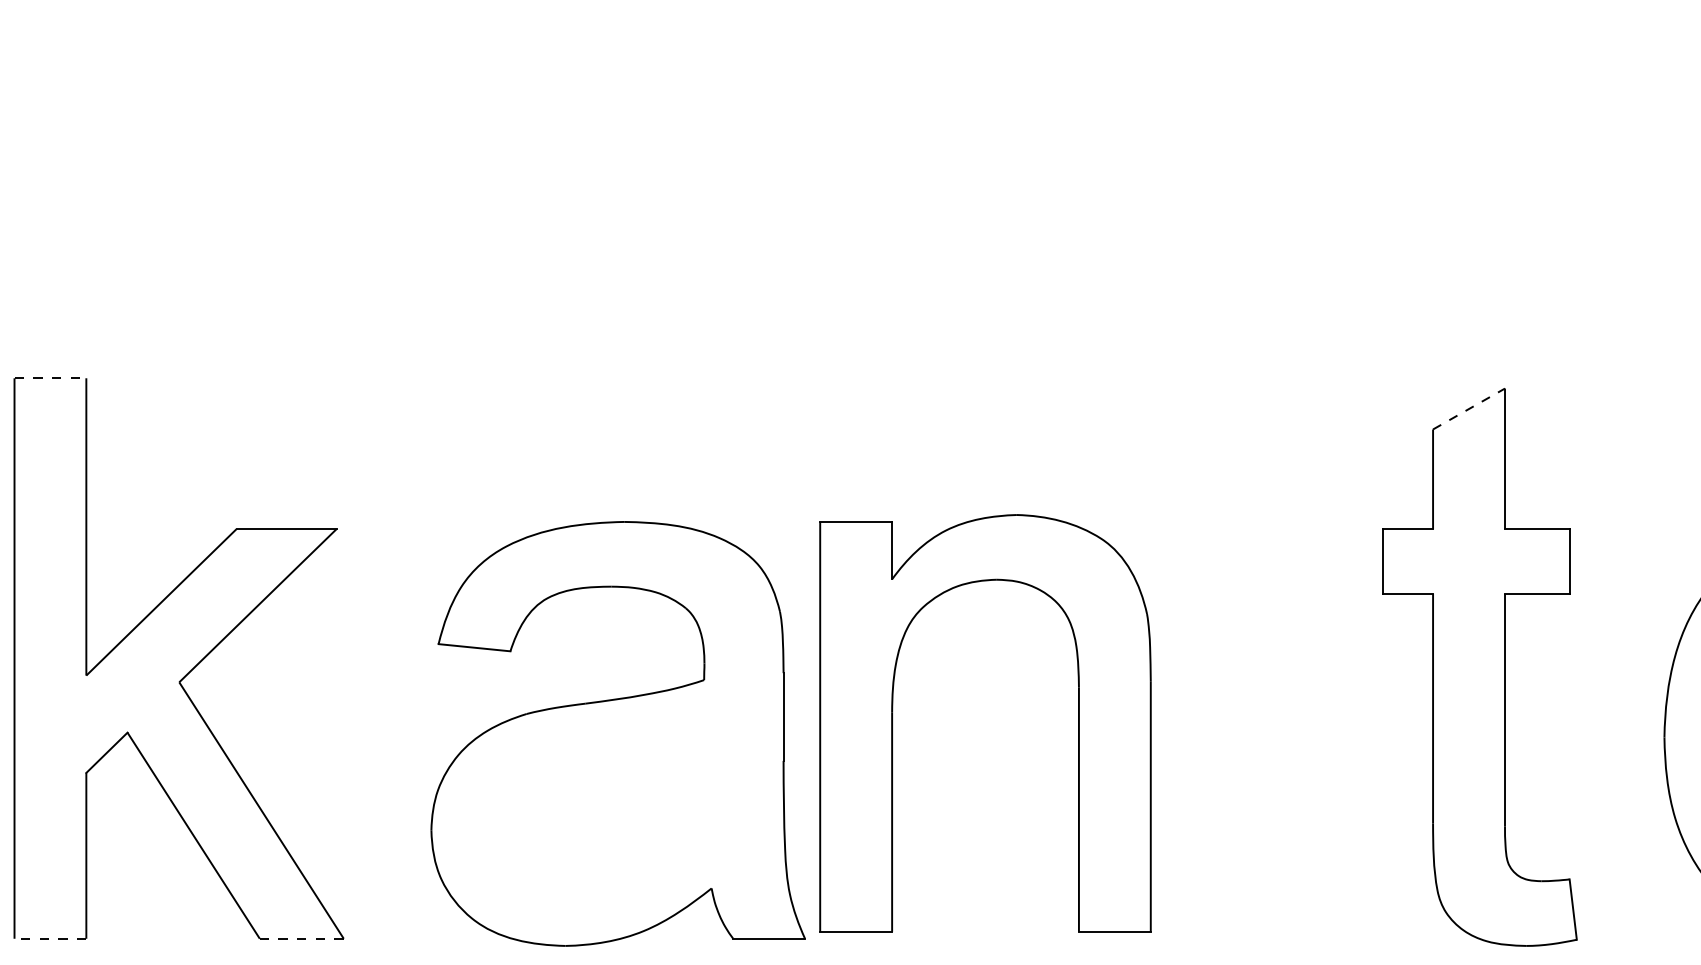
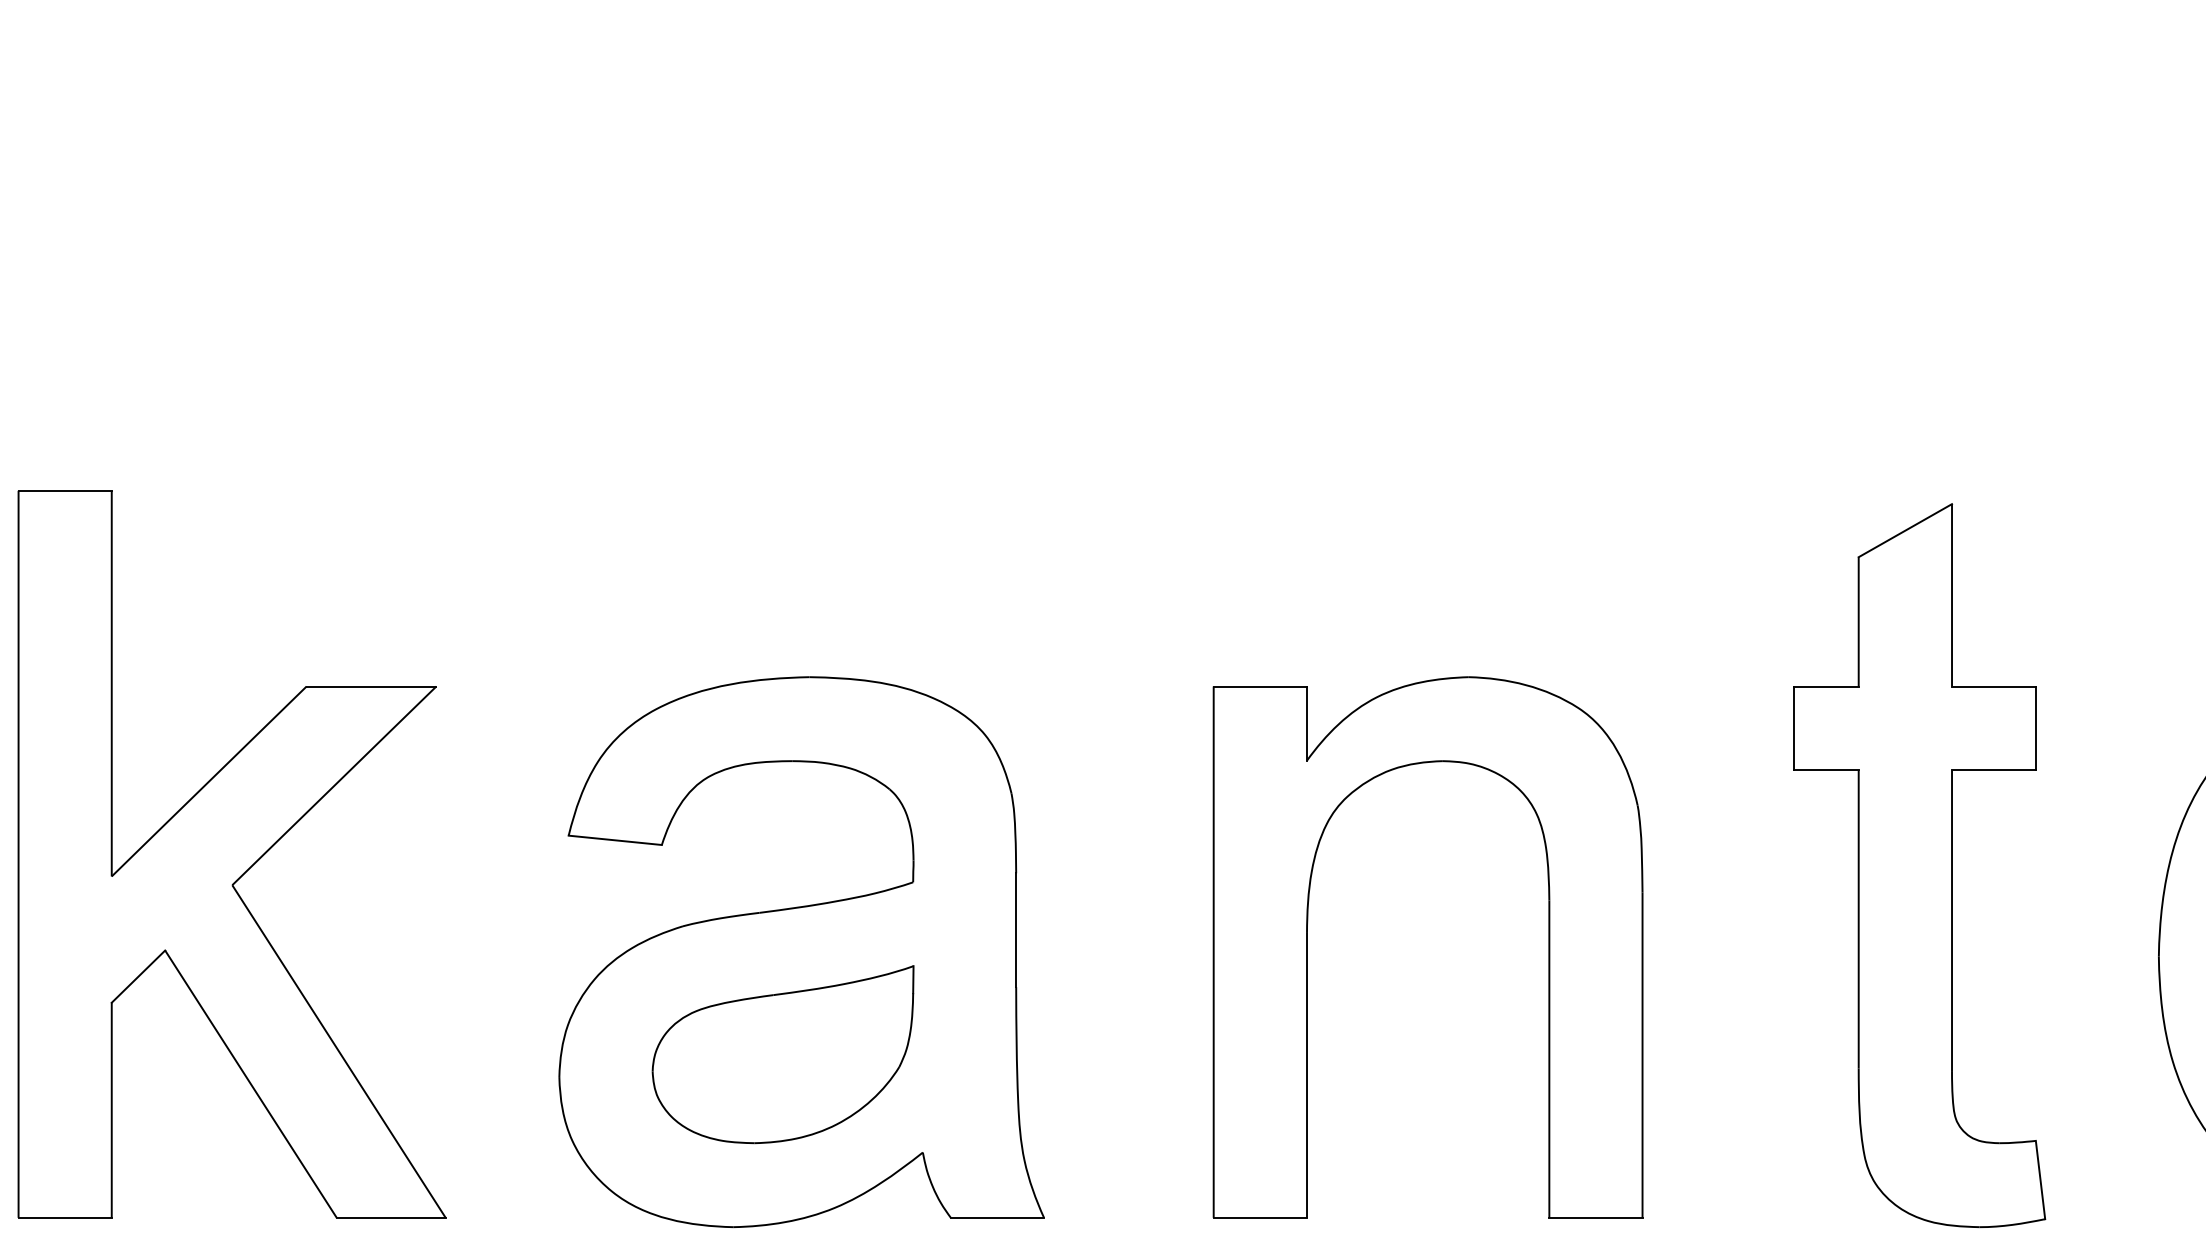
line: (50, 378) -> (65, 490), dashed -> solid
line: (1469, 408) -> (1905, 530), dashed -> solid
part: (892, 723) -> (1307, 947), moved
part: (603, 812) -> (782, 1054), added
line: (50, 938) -> (65, 1217), dashed -> solid
line: (301, 938) -> (390, 1217), dashed -> solid

